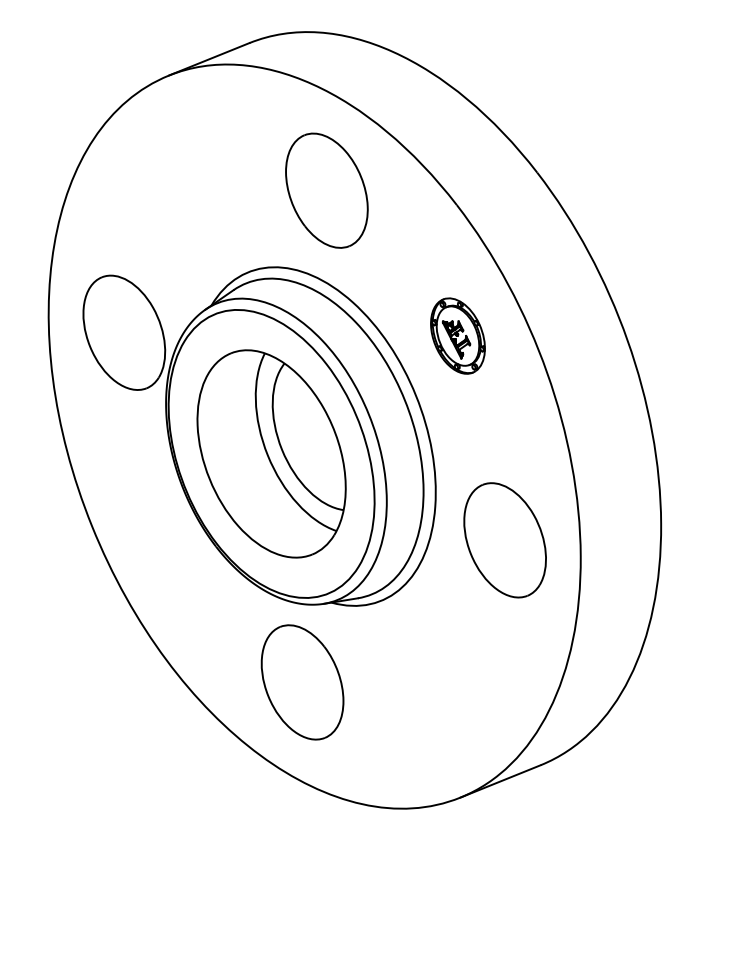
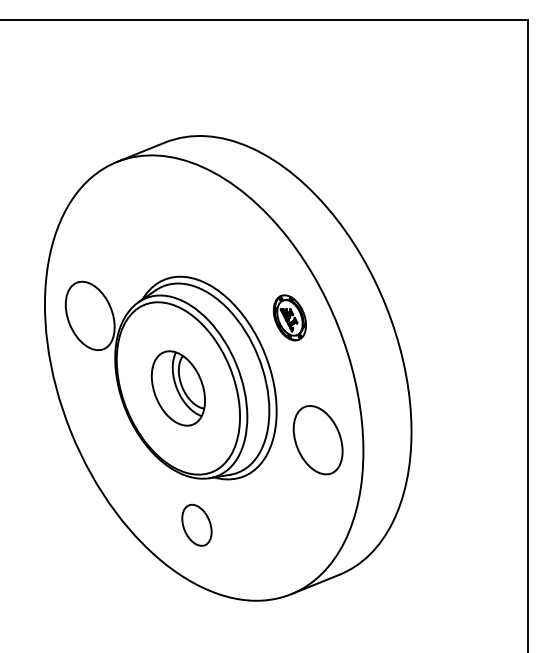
part: (326, 190) -> (211, 230), removed
part: (271, 453) -> (178, 388), size x0.6
part: (301, 682) -> (196, 525), size x0.6

